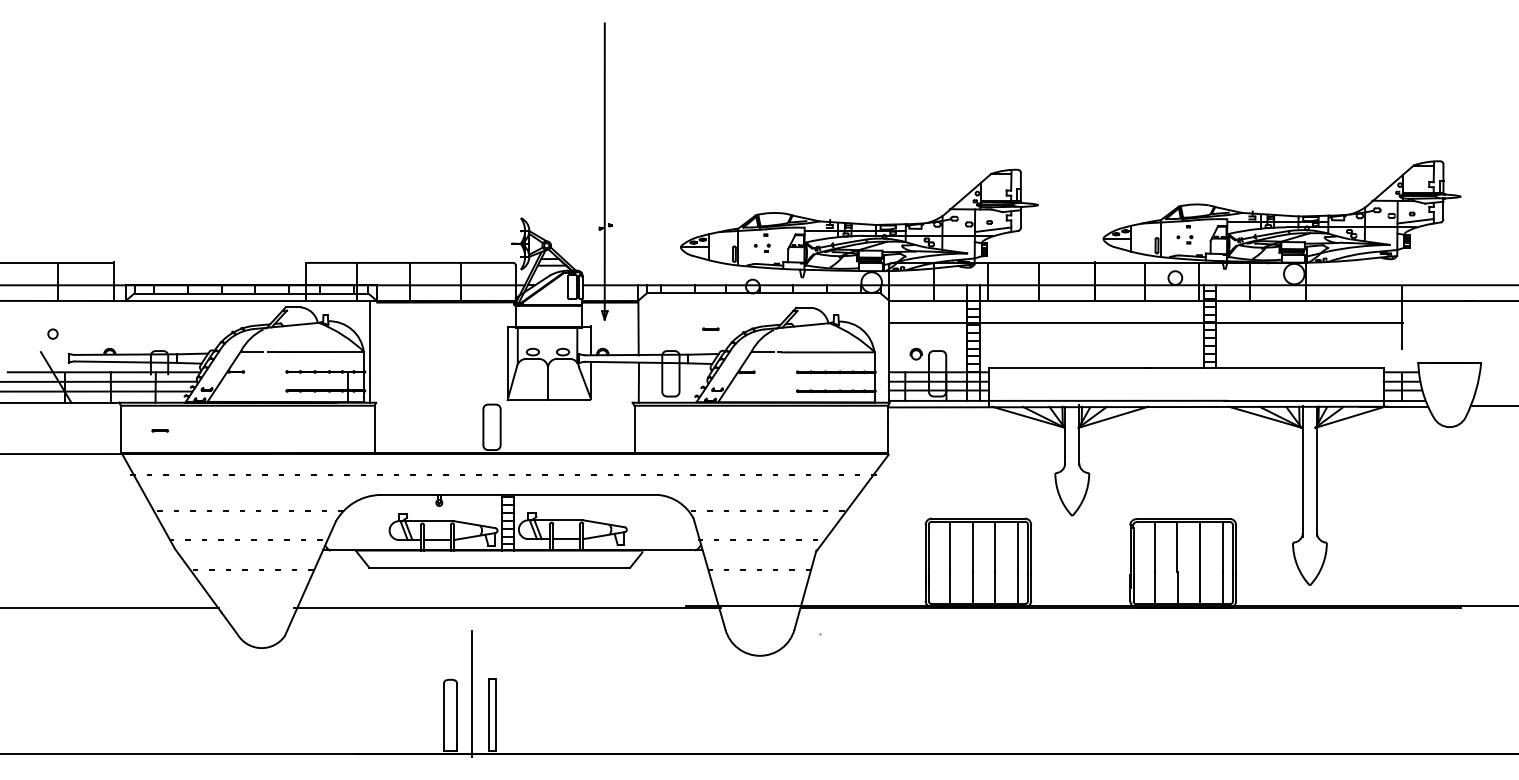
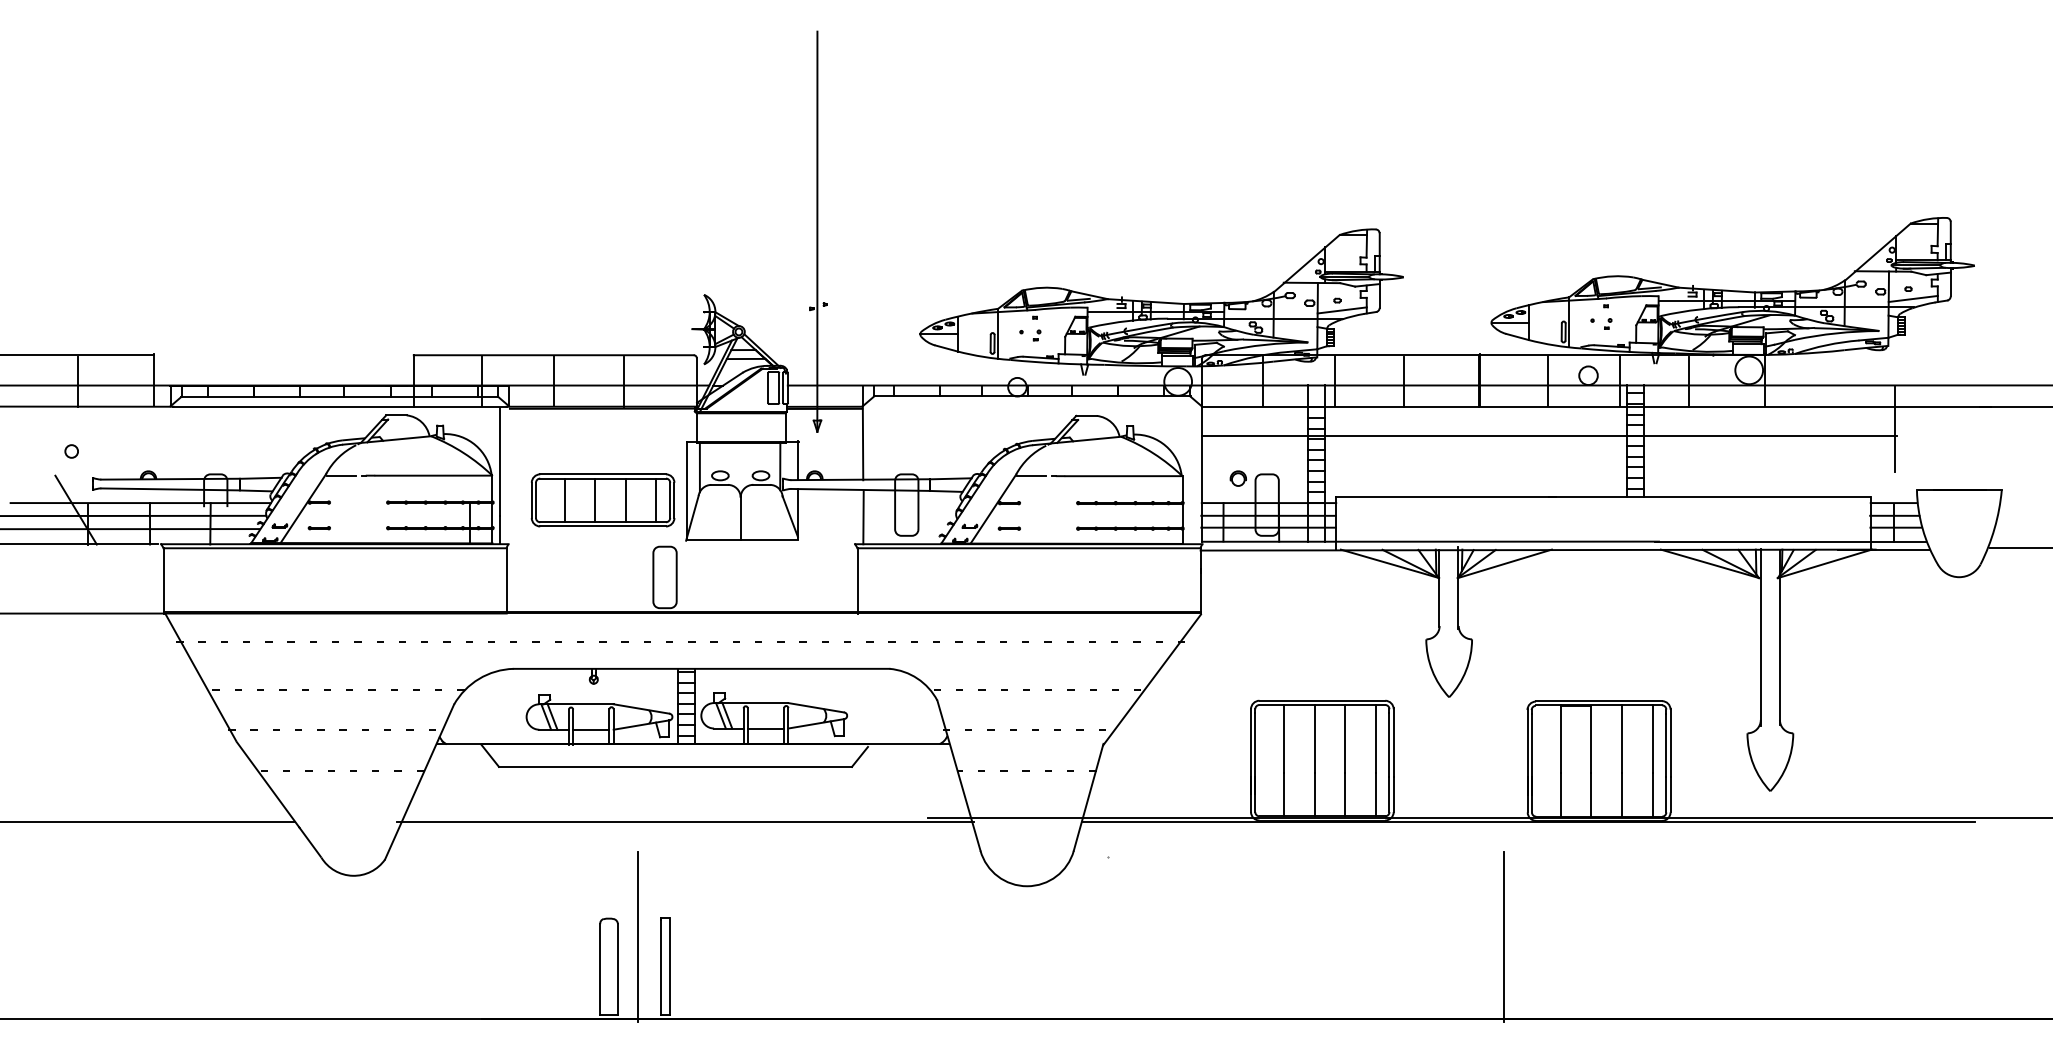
line: (710, 328) -> (1008, 527), moved
part: (445, 370) -> (602, 500), added
line: (159, 430) -> (318, 527), moved
line: (1113, 693) -> (1504, 937), added

